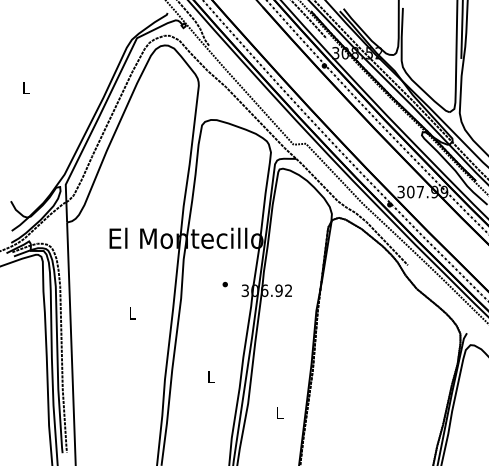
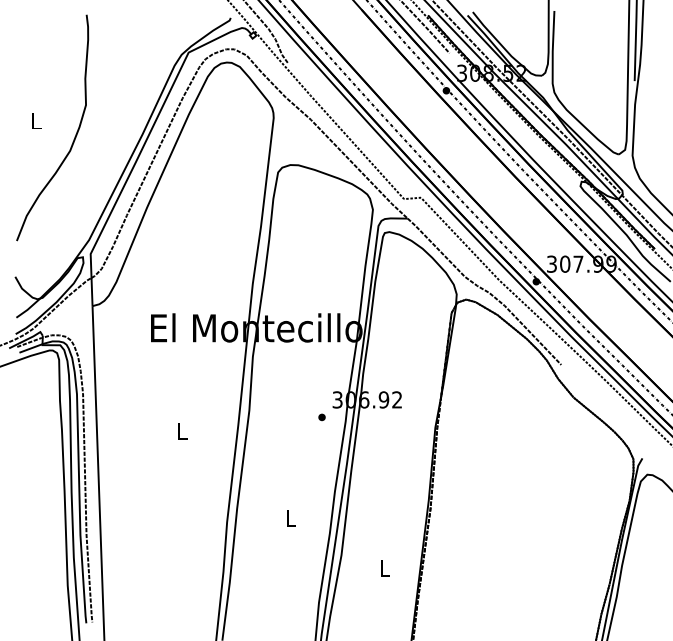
curve: (53, 99) -> (74, 136), added
part: (224, 284) -> (321, 417), moved

